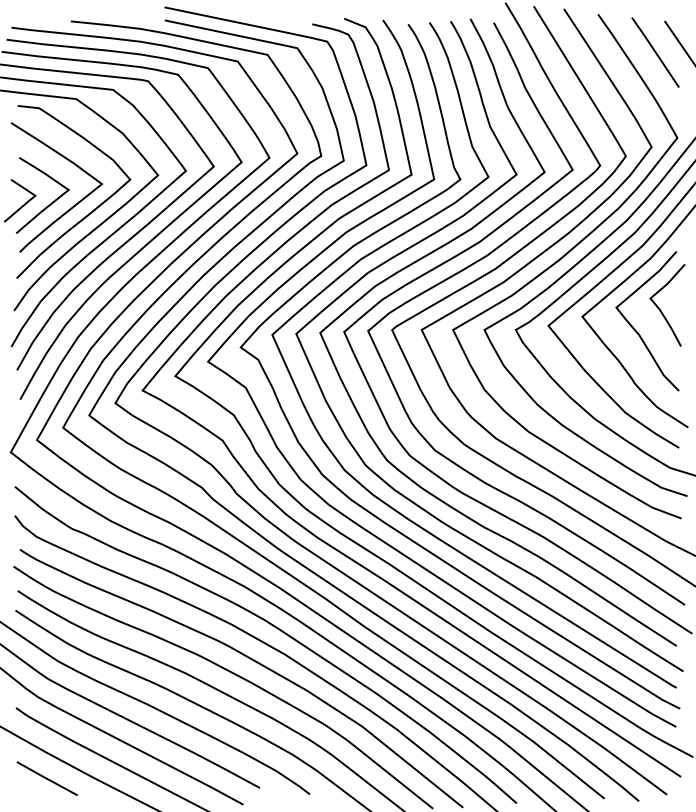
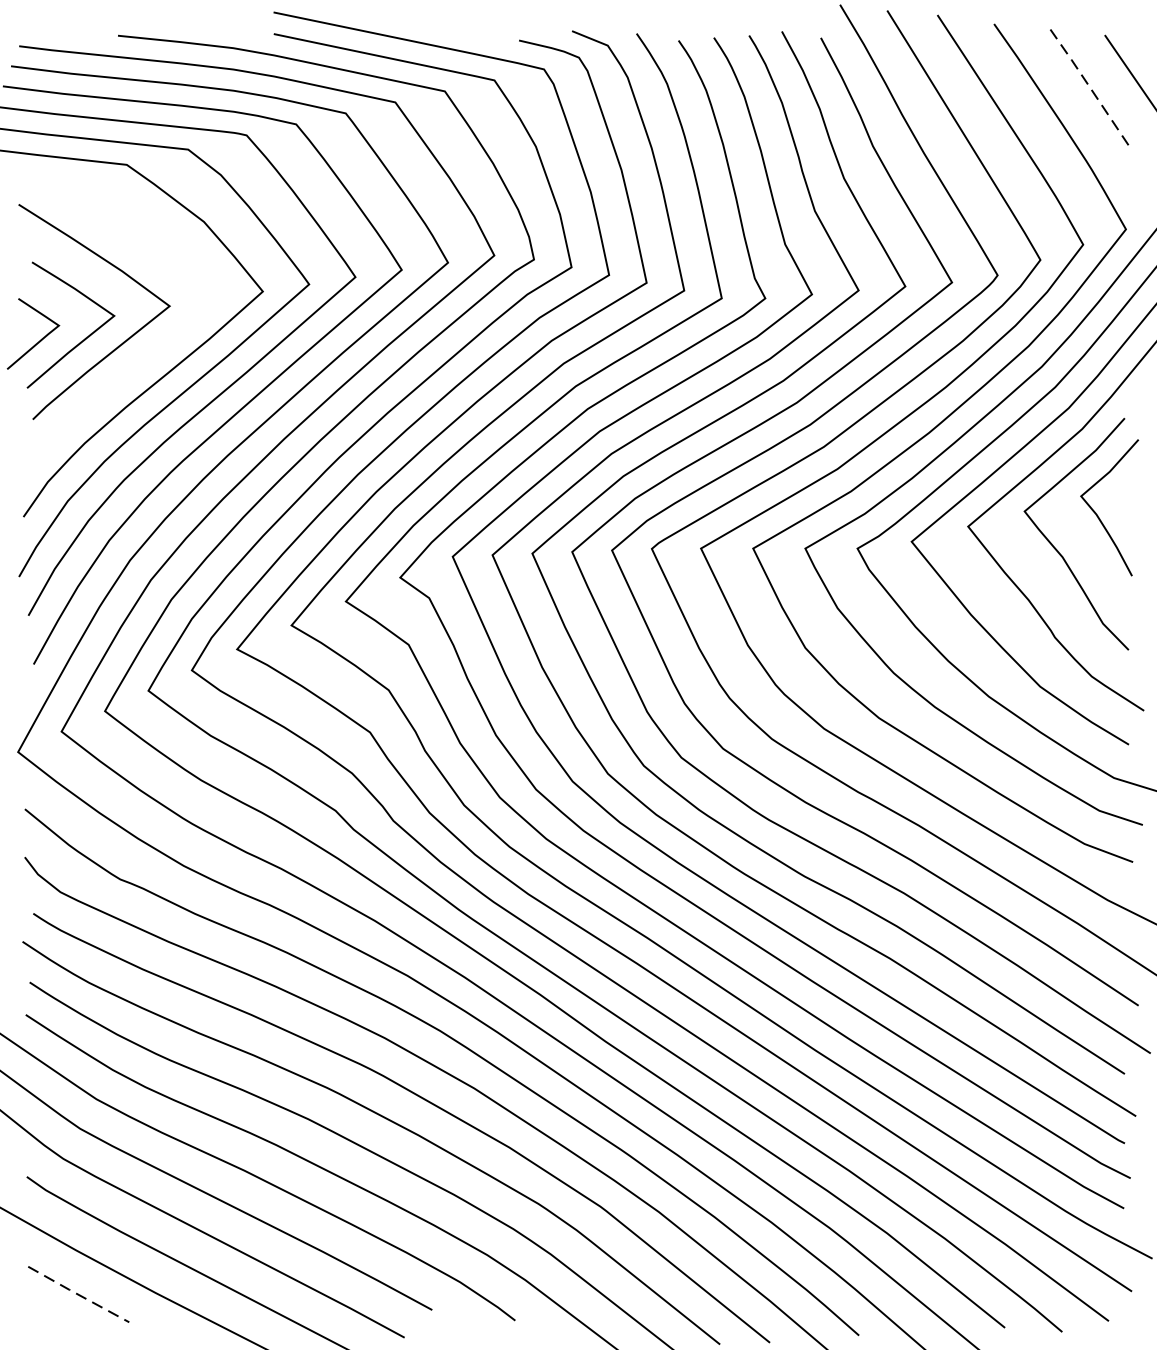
line: (655, 52) -> (1089, 87), solid -> dashed
curve: (89, 212) -> (148, 353), removed
line: (47, 778) -> (79, 1294), solid -> dashed

